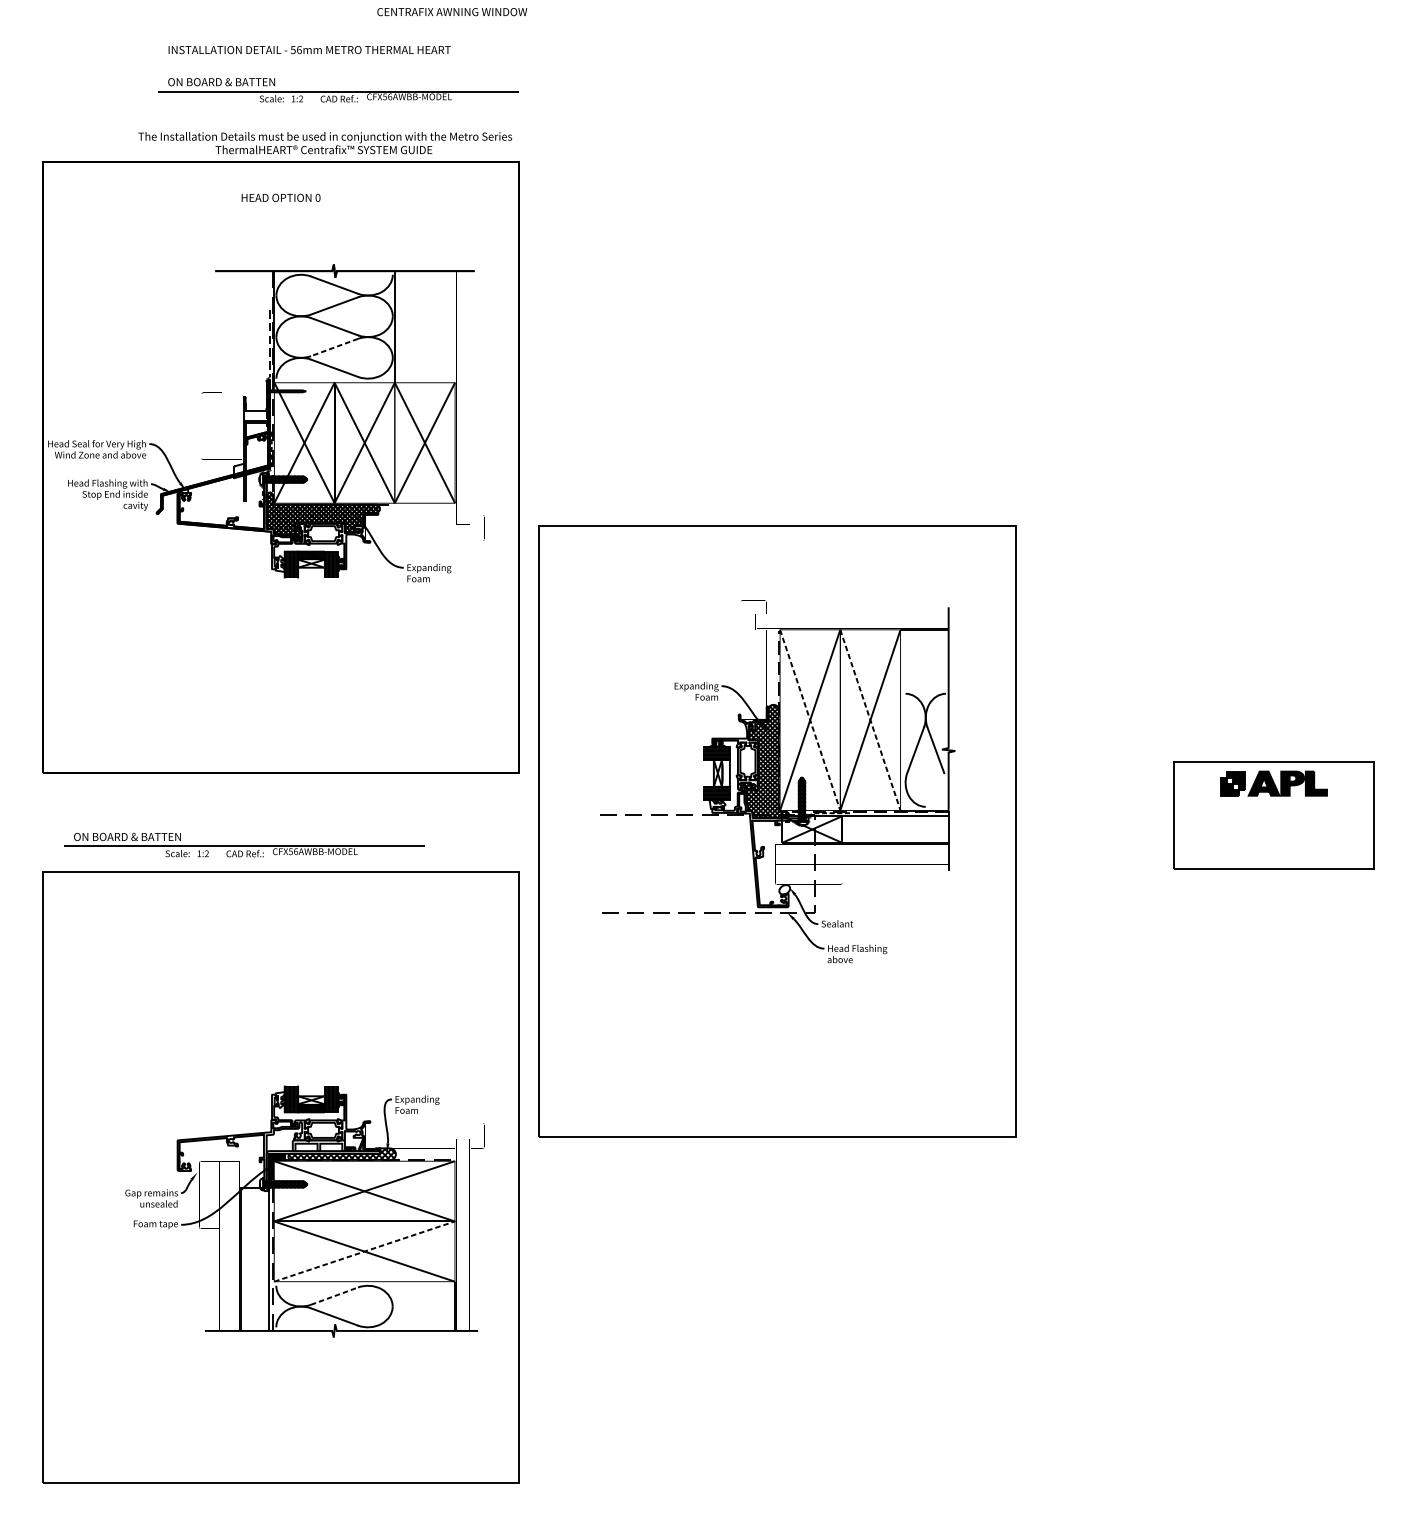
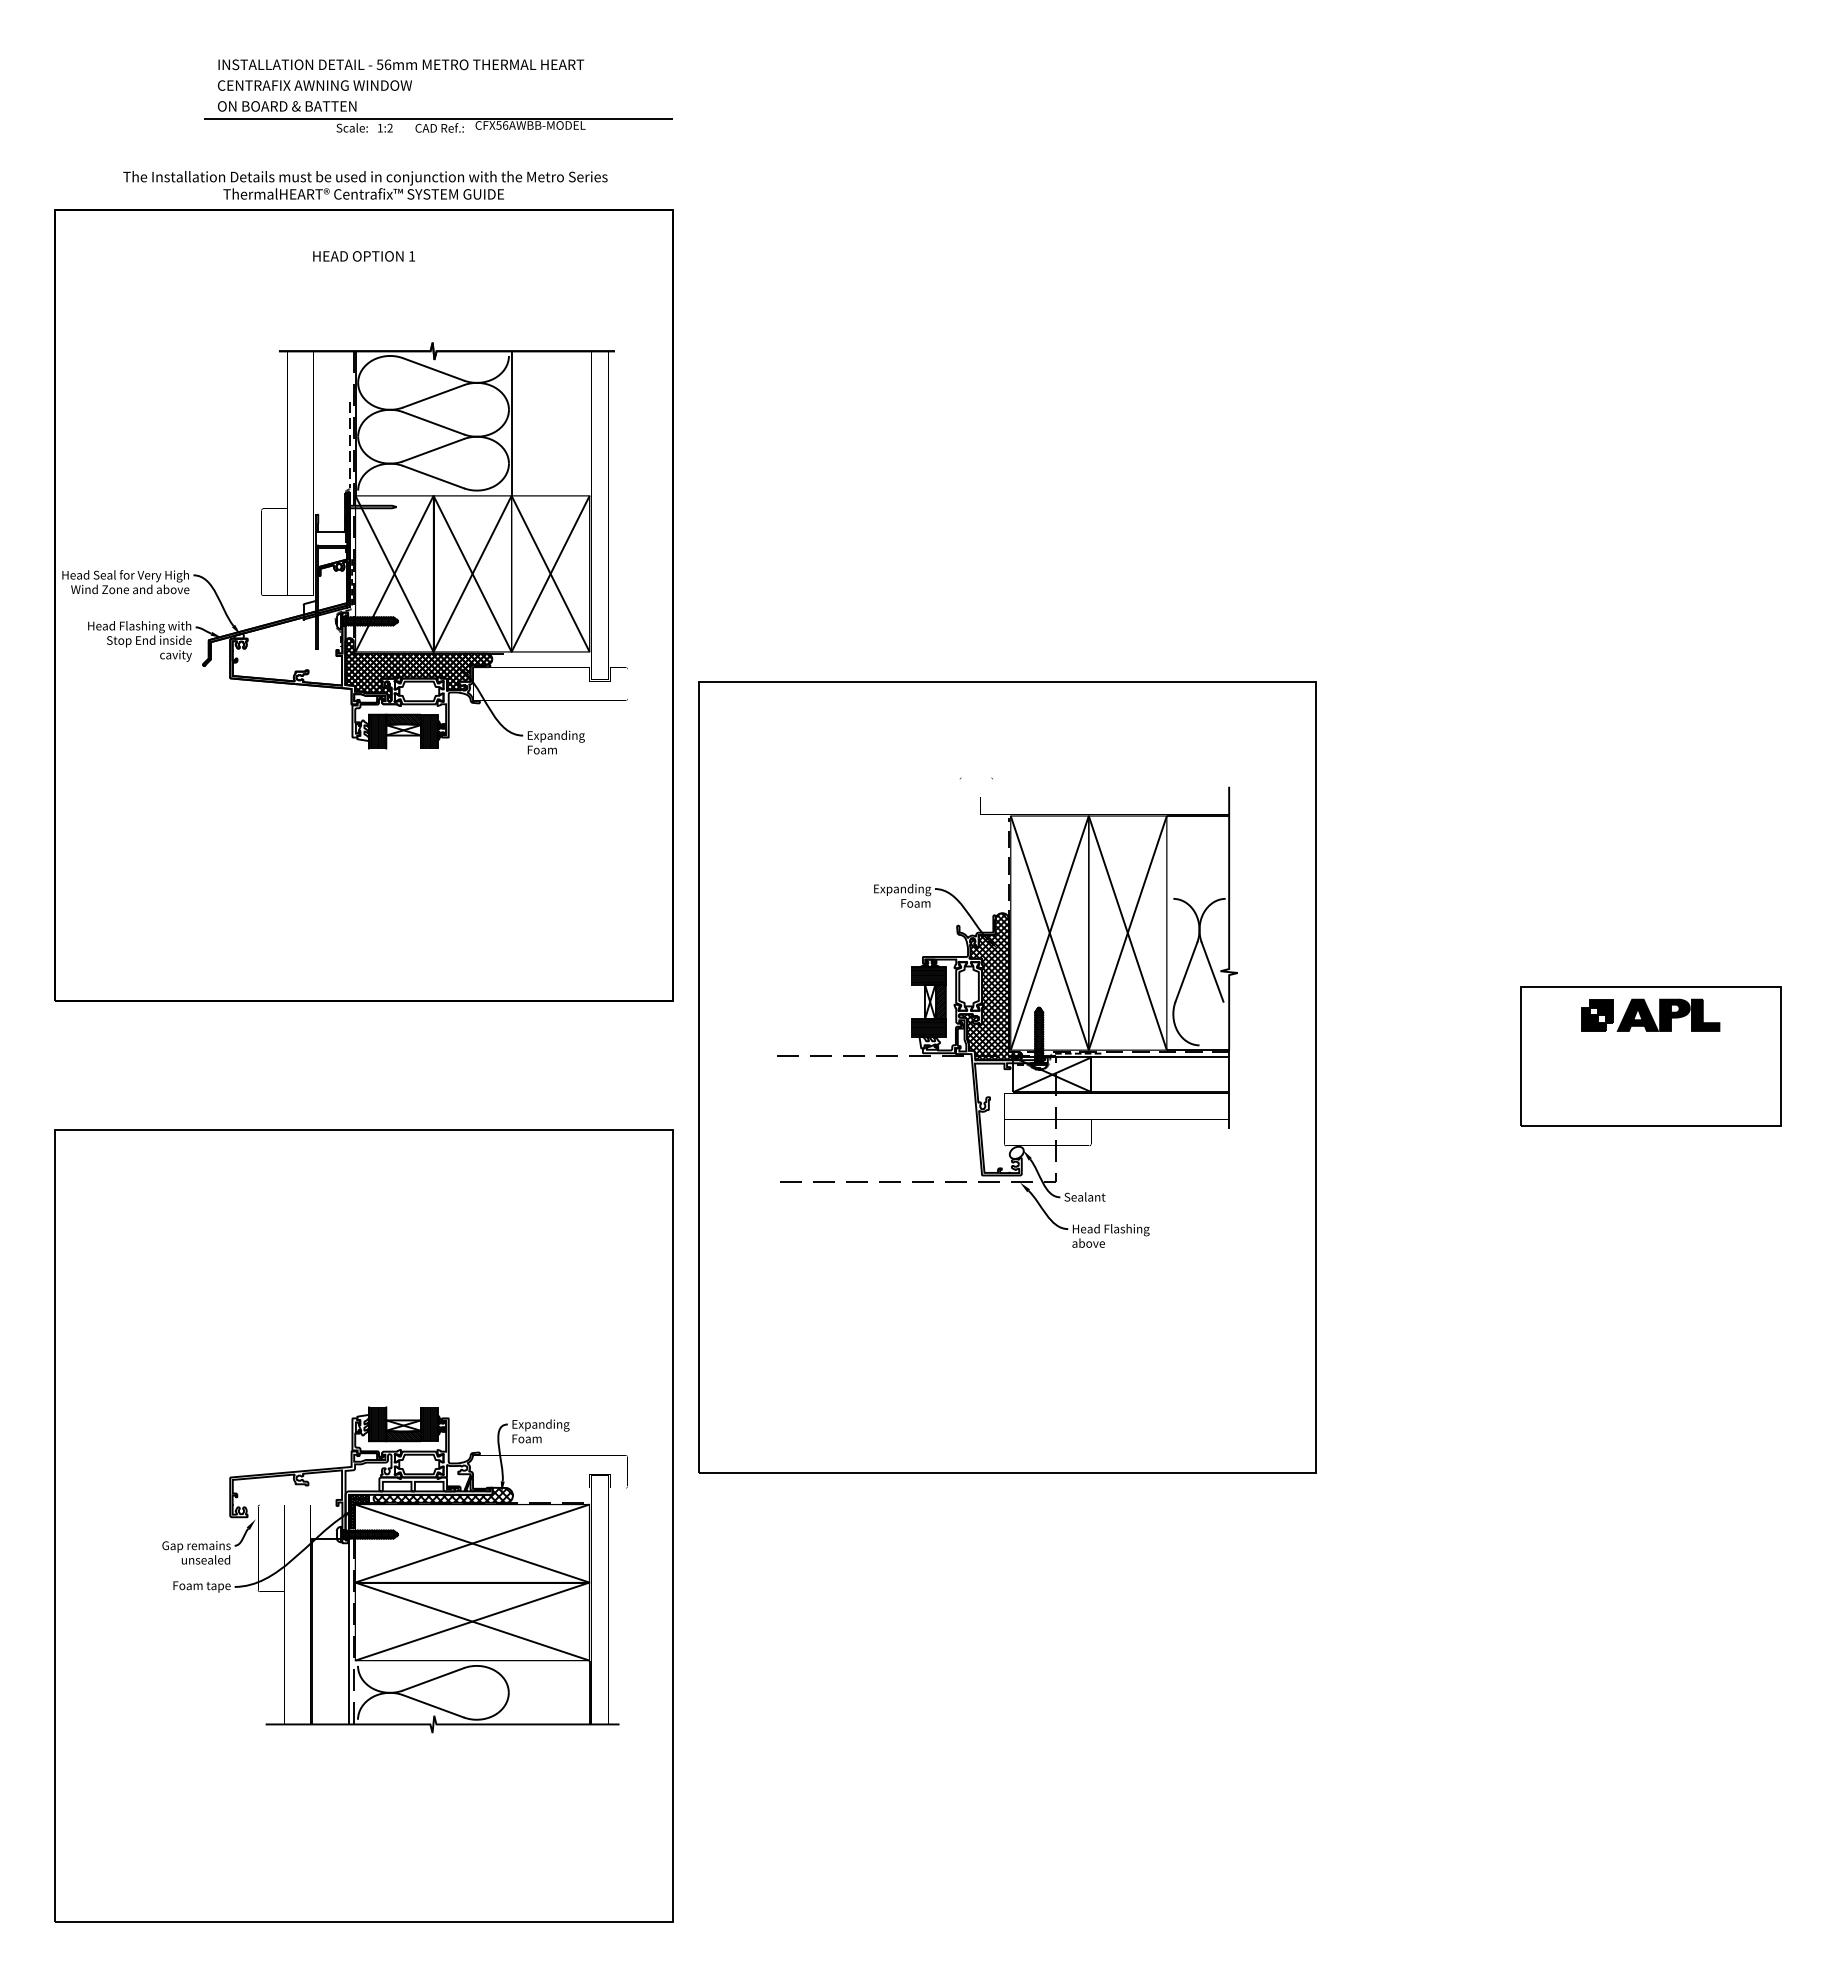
text: (451, 11) -> (314, 85), moved
text: (325, 143) -> (365, 185), moved
text: (318, 197) -> (412, 256), 0 -> 1
line: (334, 347) -> (433, 450), dashed -> solid
line: (809, 720) -> (1049, 933), dashed -> solid
line: (870, 720) -> (1127, 933), dashed -> solid
hatch: (725, 772) -> (940, 1001), added
part: (244, 844) -> (316, 1094), removed
line: (364, 1251) -> (472, 1621), dashed -> solid
line: (334, 1296) -> (433, 1679), dashed -> solid

